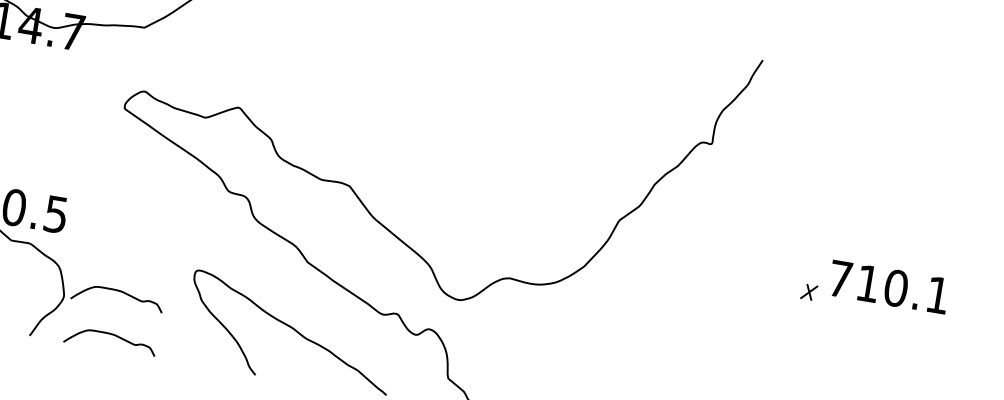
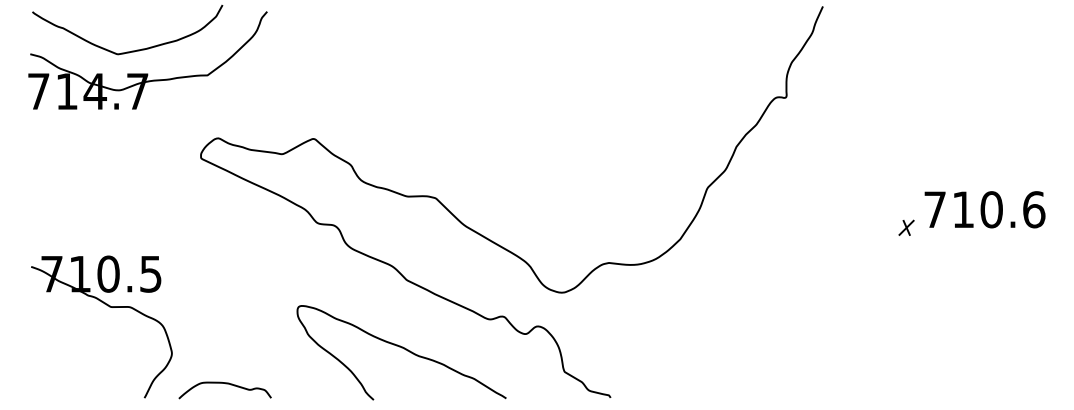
curve: (118, 292) -> (225, 340), removed
text: (938, 295) -> (1034, 209), 710.1 -> 710.6

